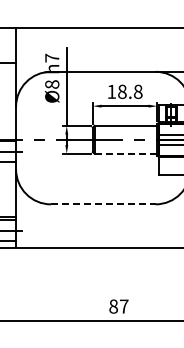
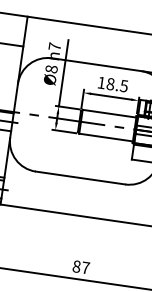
text: (137, 91) -> (123, 85), 18.8 -> 18.5
line: (126, 153) -> (106, 137), dashed -> solid
line: (103, 204) -> (80, 178), dashed -> solid

